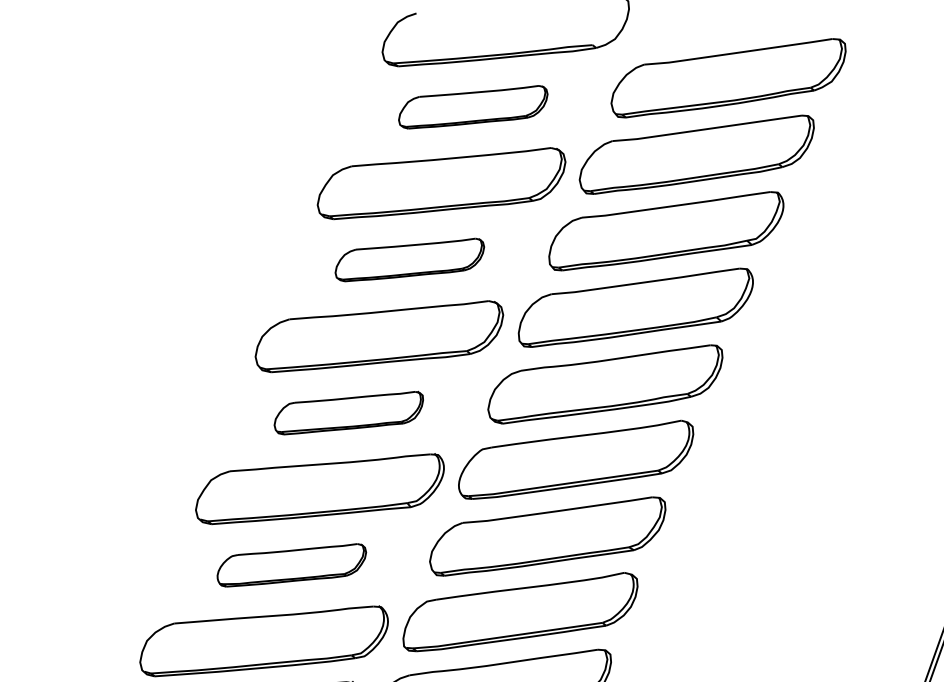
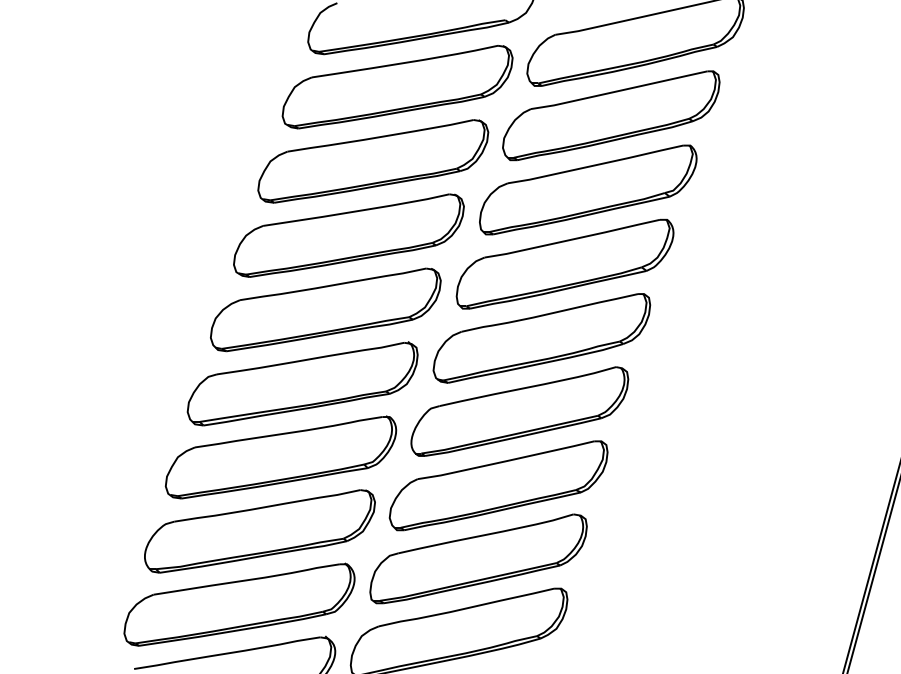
part: (473, 107) -> (397, 87), size x1.67
part: (409, 259) -> (348, 235), size x1.67
part: (348, 412) -> (302, 383), size x1.67
part: (291, 565) -> (259, 531), size x1.67

